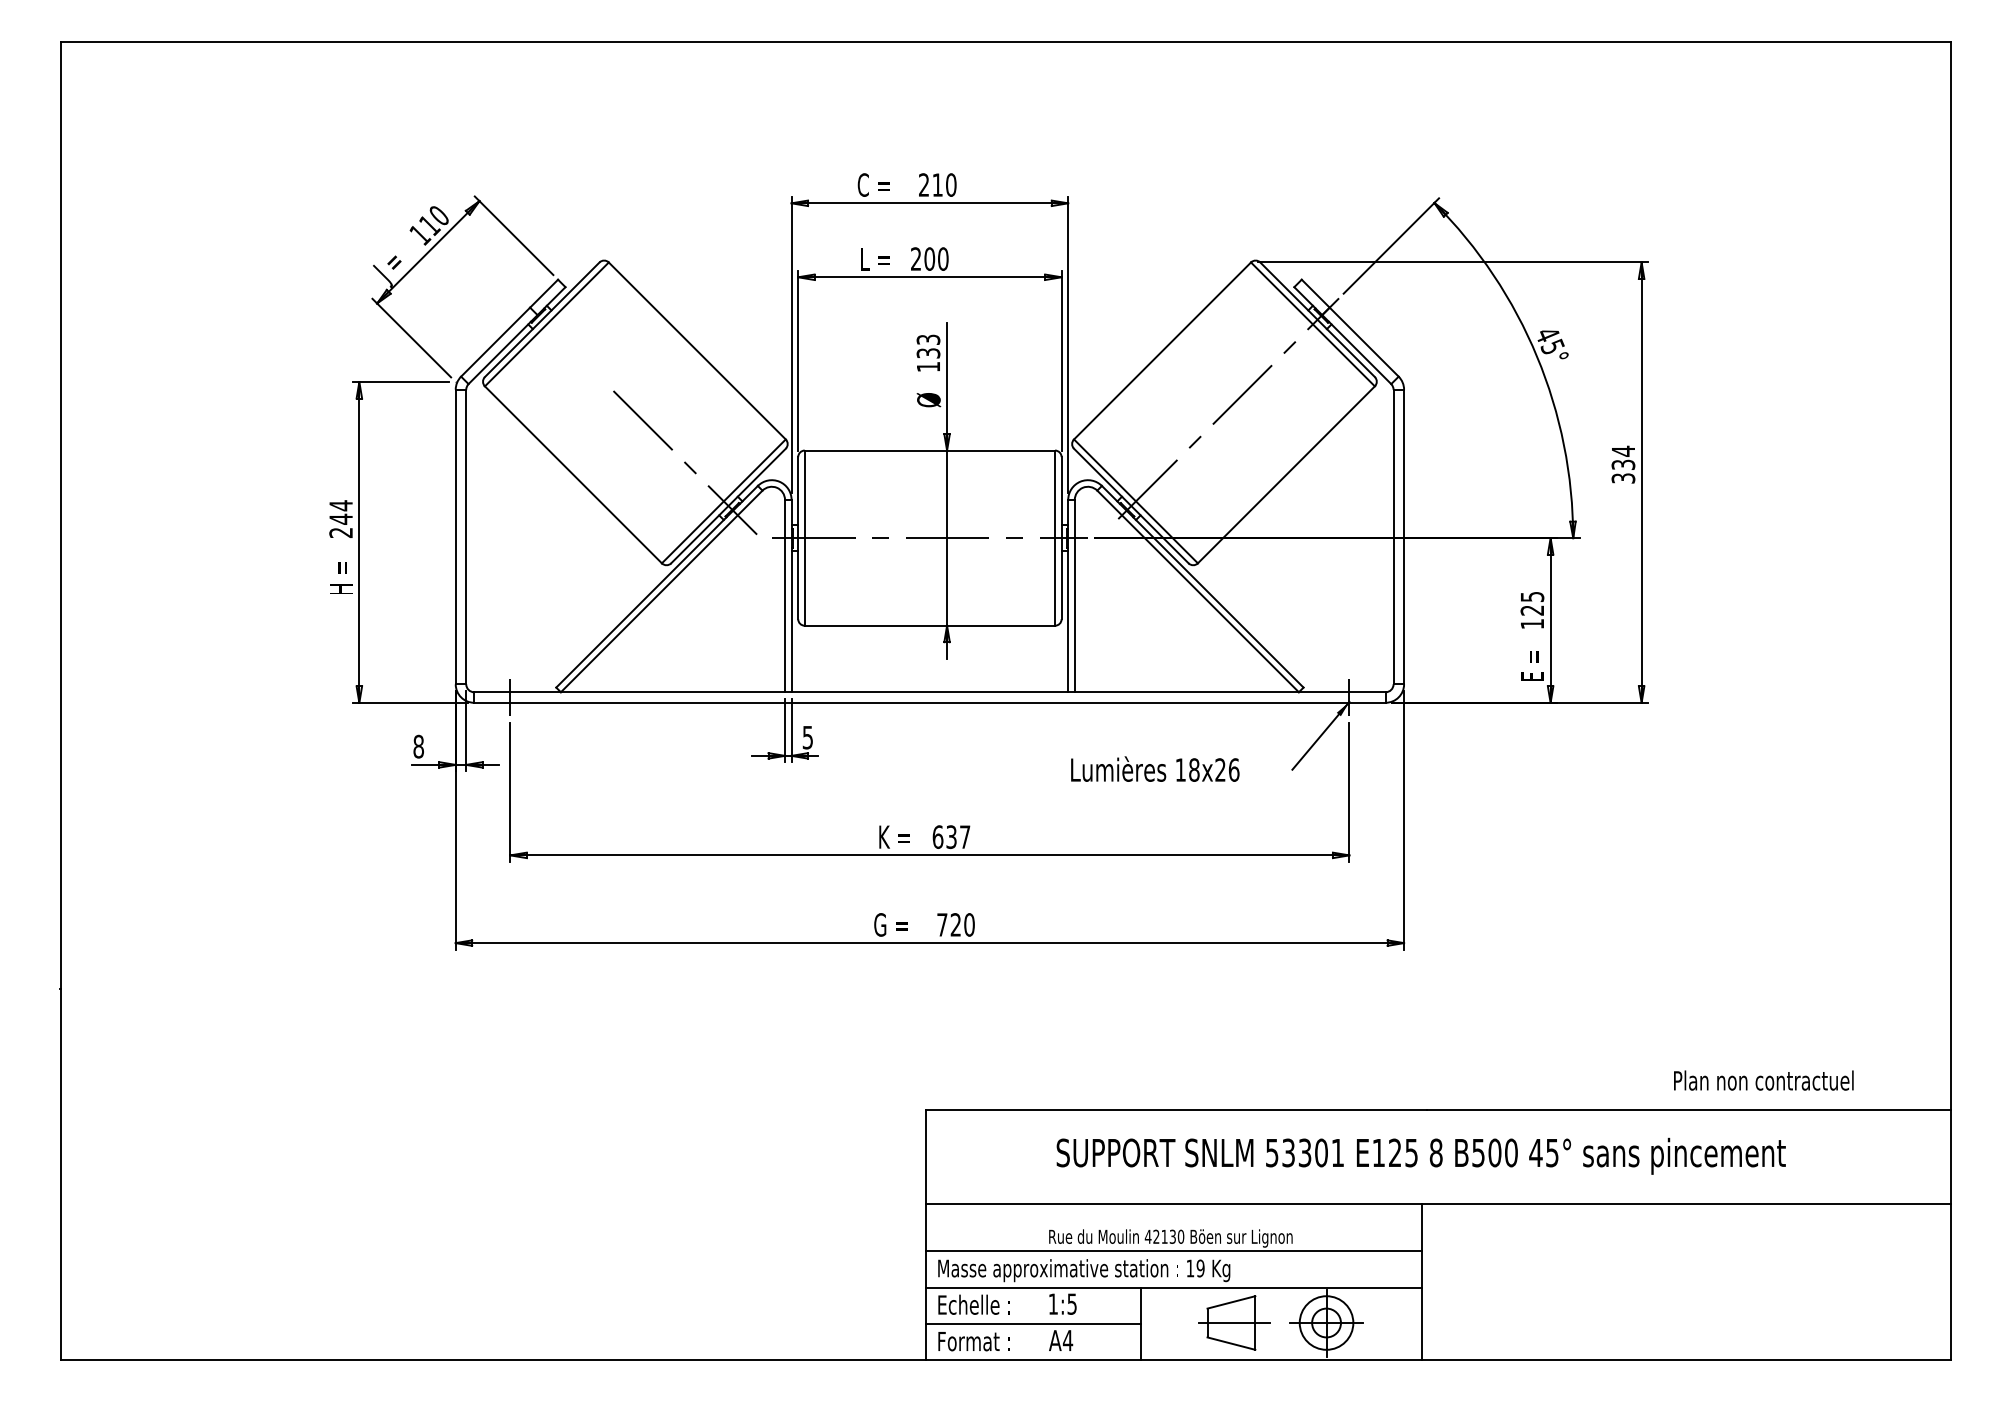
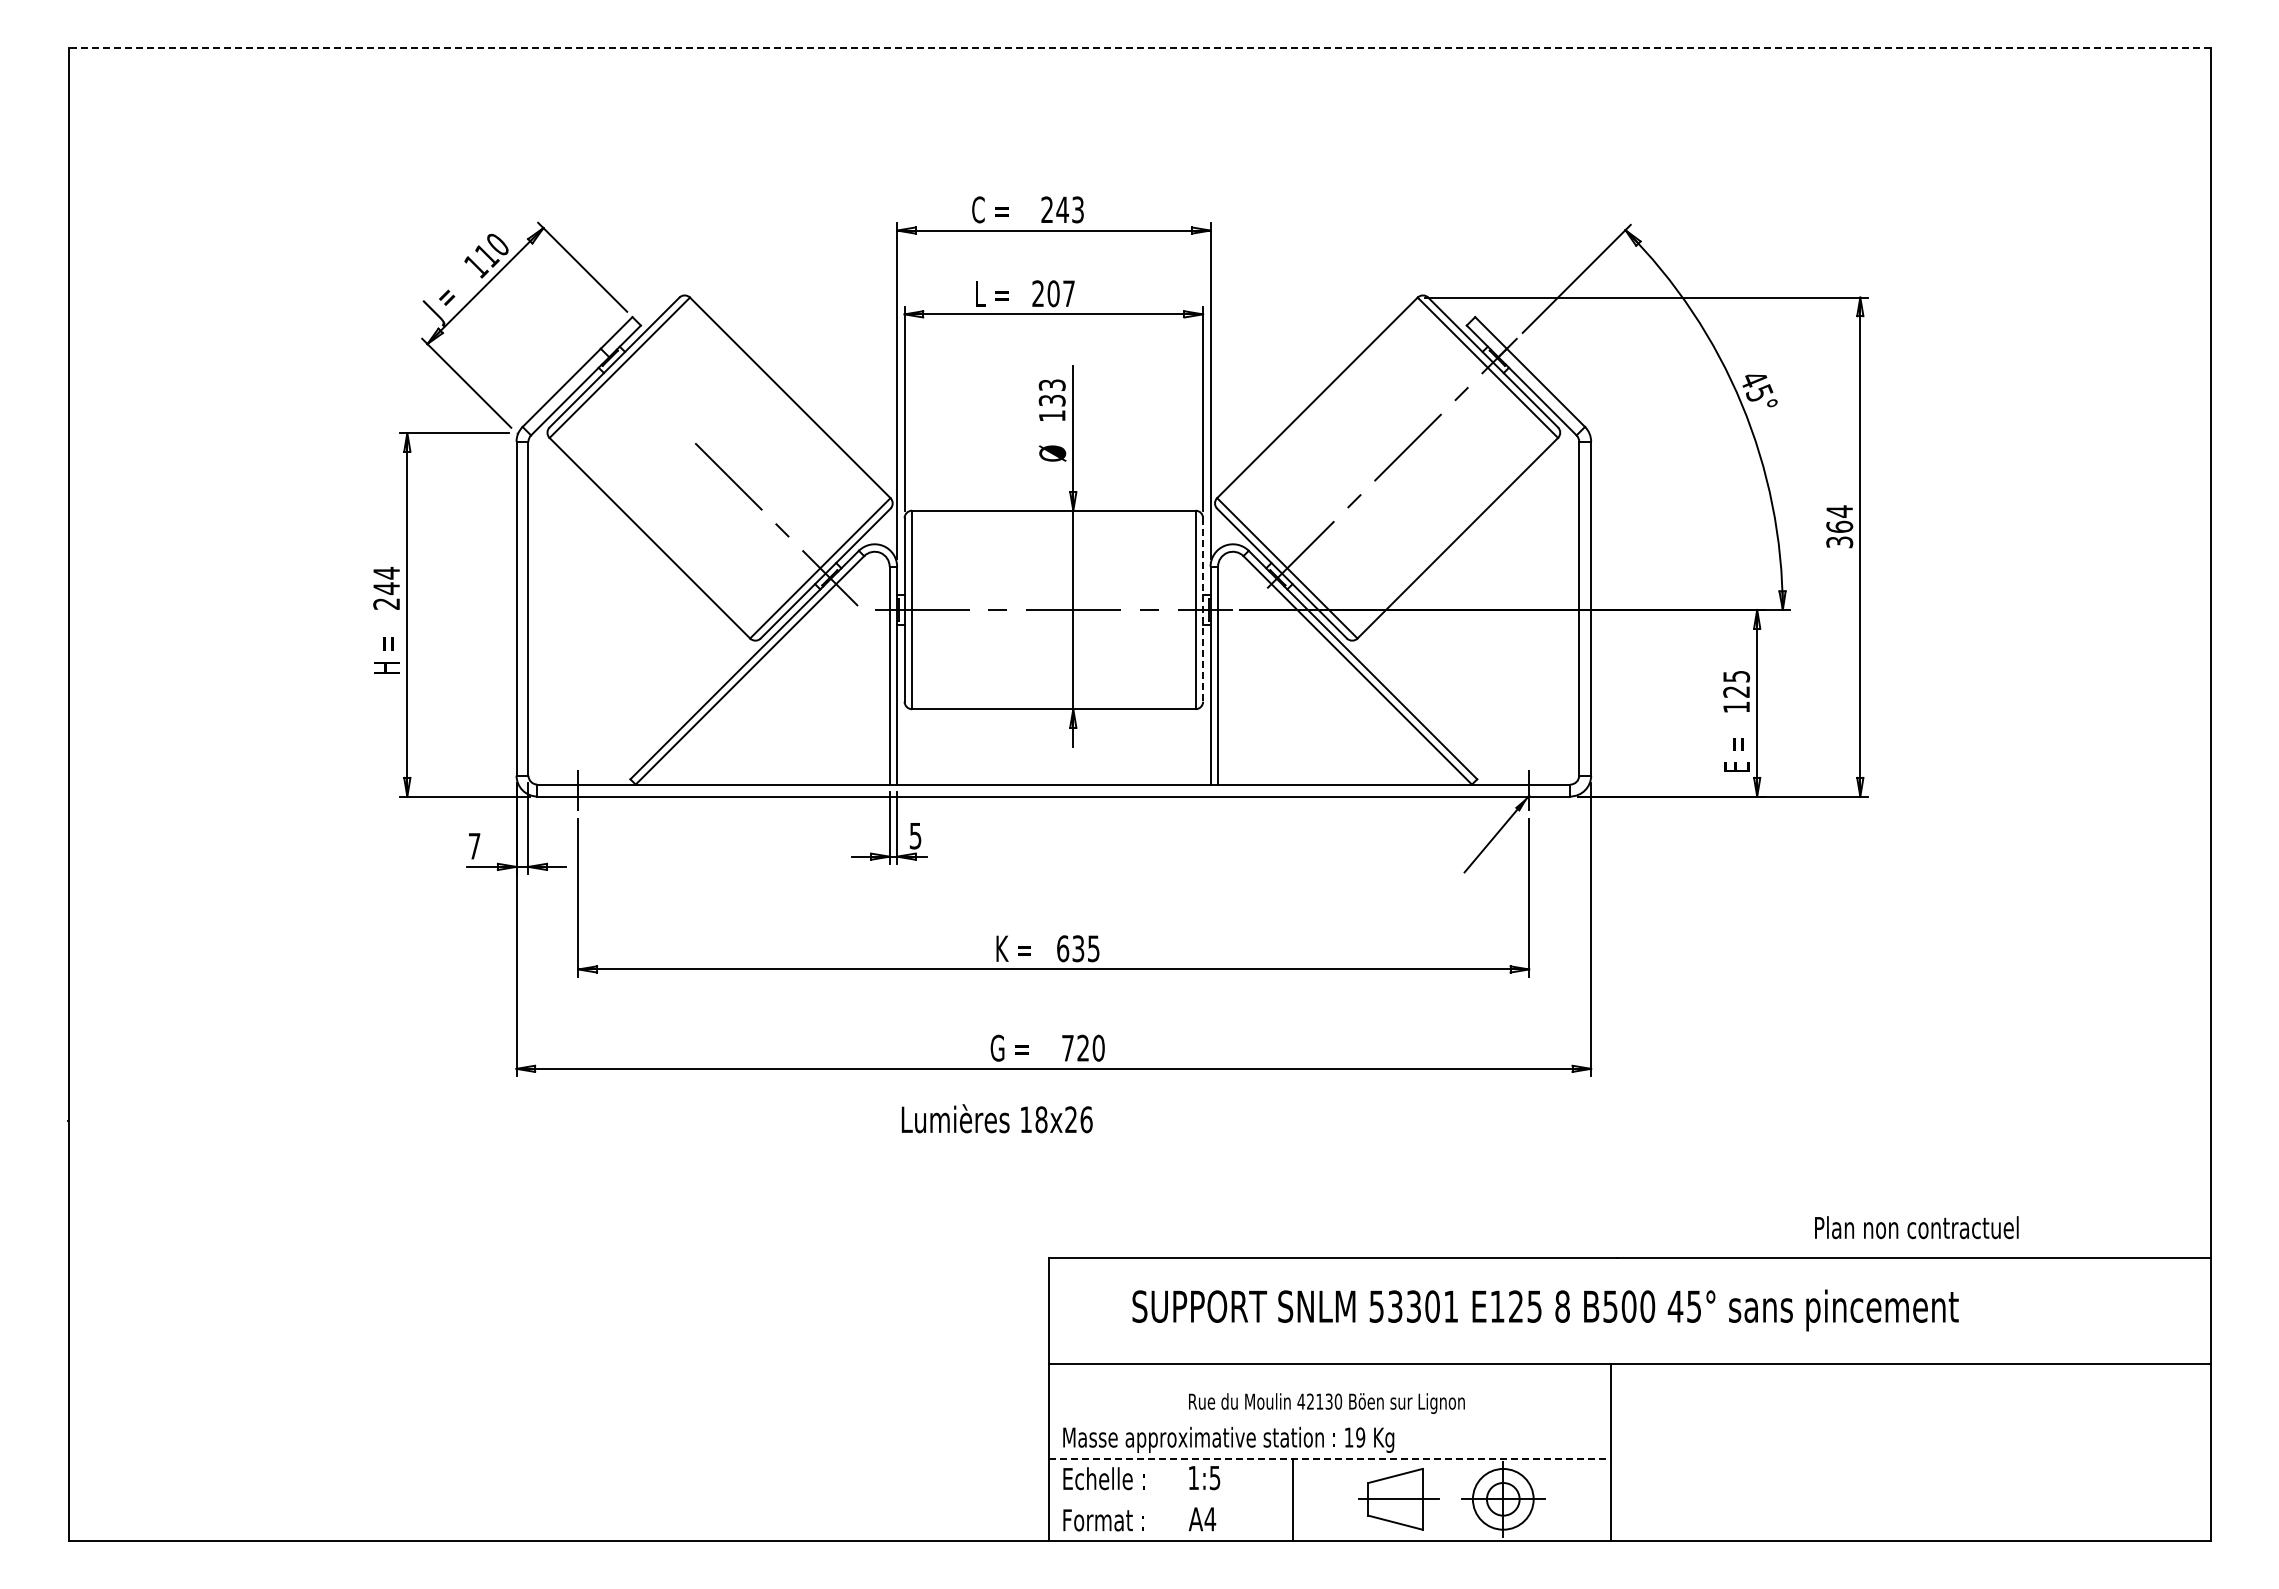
line: (1005, 41) -> (1139, 47), solid -> dashed
text: (944, 184) -> (1070, 209), 210 -> 243
text: (943, 258) -> (1069, 293), 200 -> 207
text: (1623, 464) -> (1839, 526), 334 -> 364
line: (1061, 537) -> (1203, 609), solid -> dashed
text: (418, 746) -> (474, 845), 8 -> 7
text: (1154, 768) -> (996, 1118), moved
text: (964, 836) -> (1093, 948), 637 -> 635
text: (1763, 1080) -> (1916, 1227), moved
text: (1421, 1156) -> (1545, 1310), moved
line: (1174, 1251) -> (1330, 1418), removed
line: (1174, 1287) -> (1330, 1459), solid -> dashed
line: (1032, 1324) -> (1170, 1500), removed

